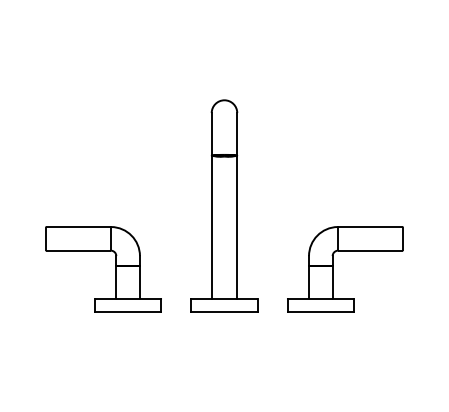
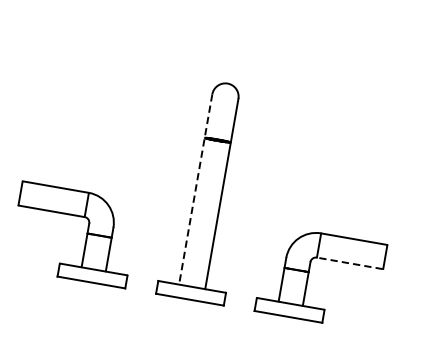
line: (211, 206) -> (195, 189), solid -> dashed
line: (370, 250) -> (350, 263), solid -> dashed

